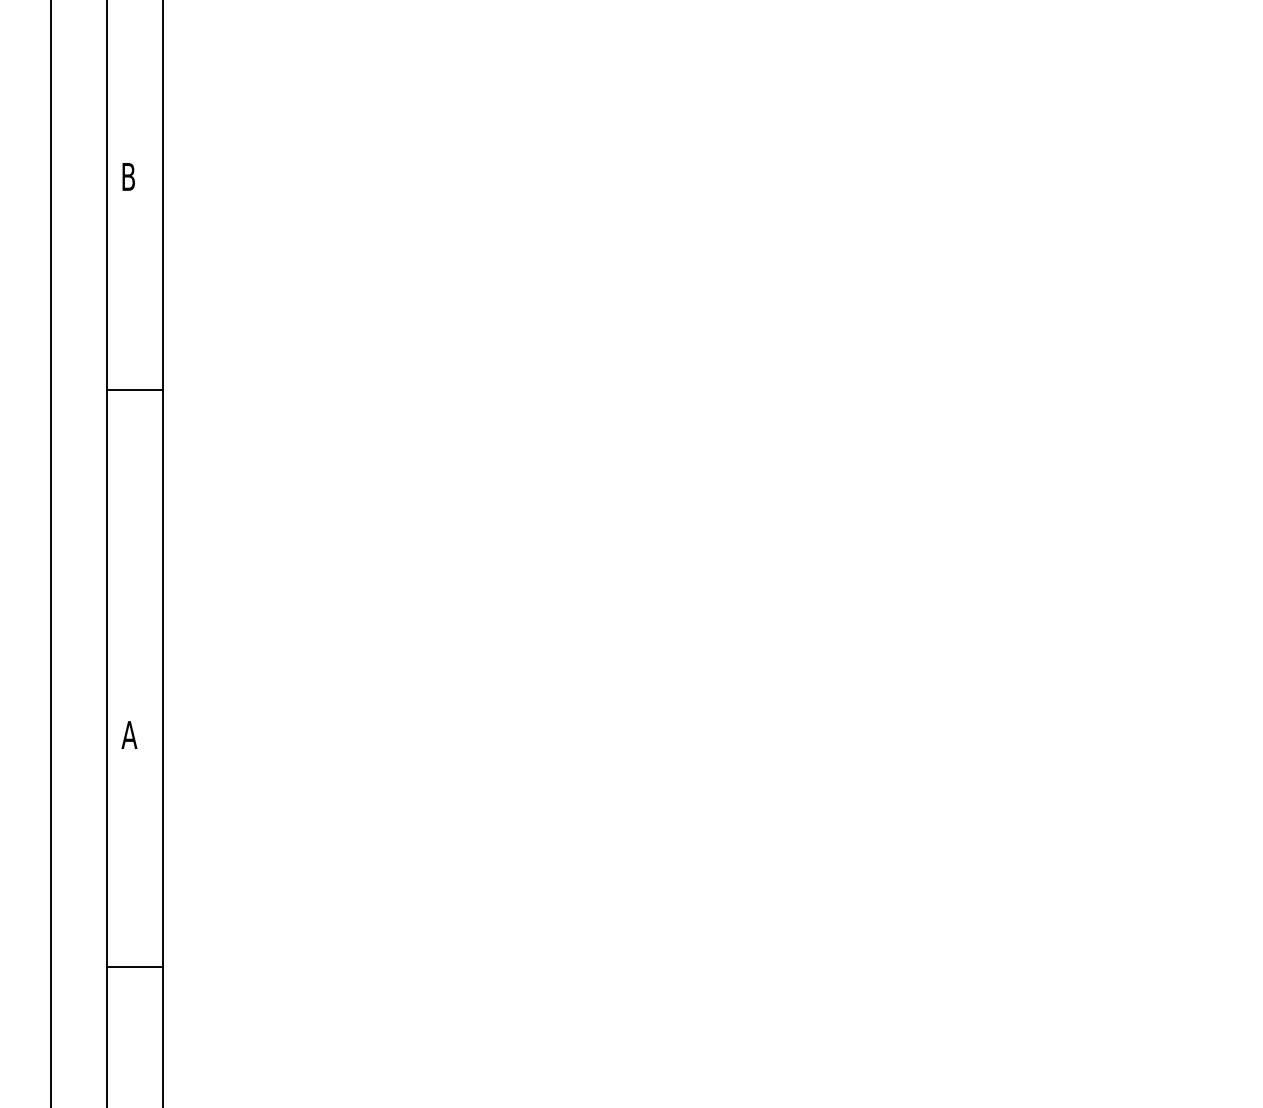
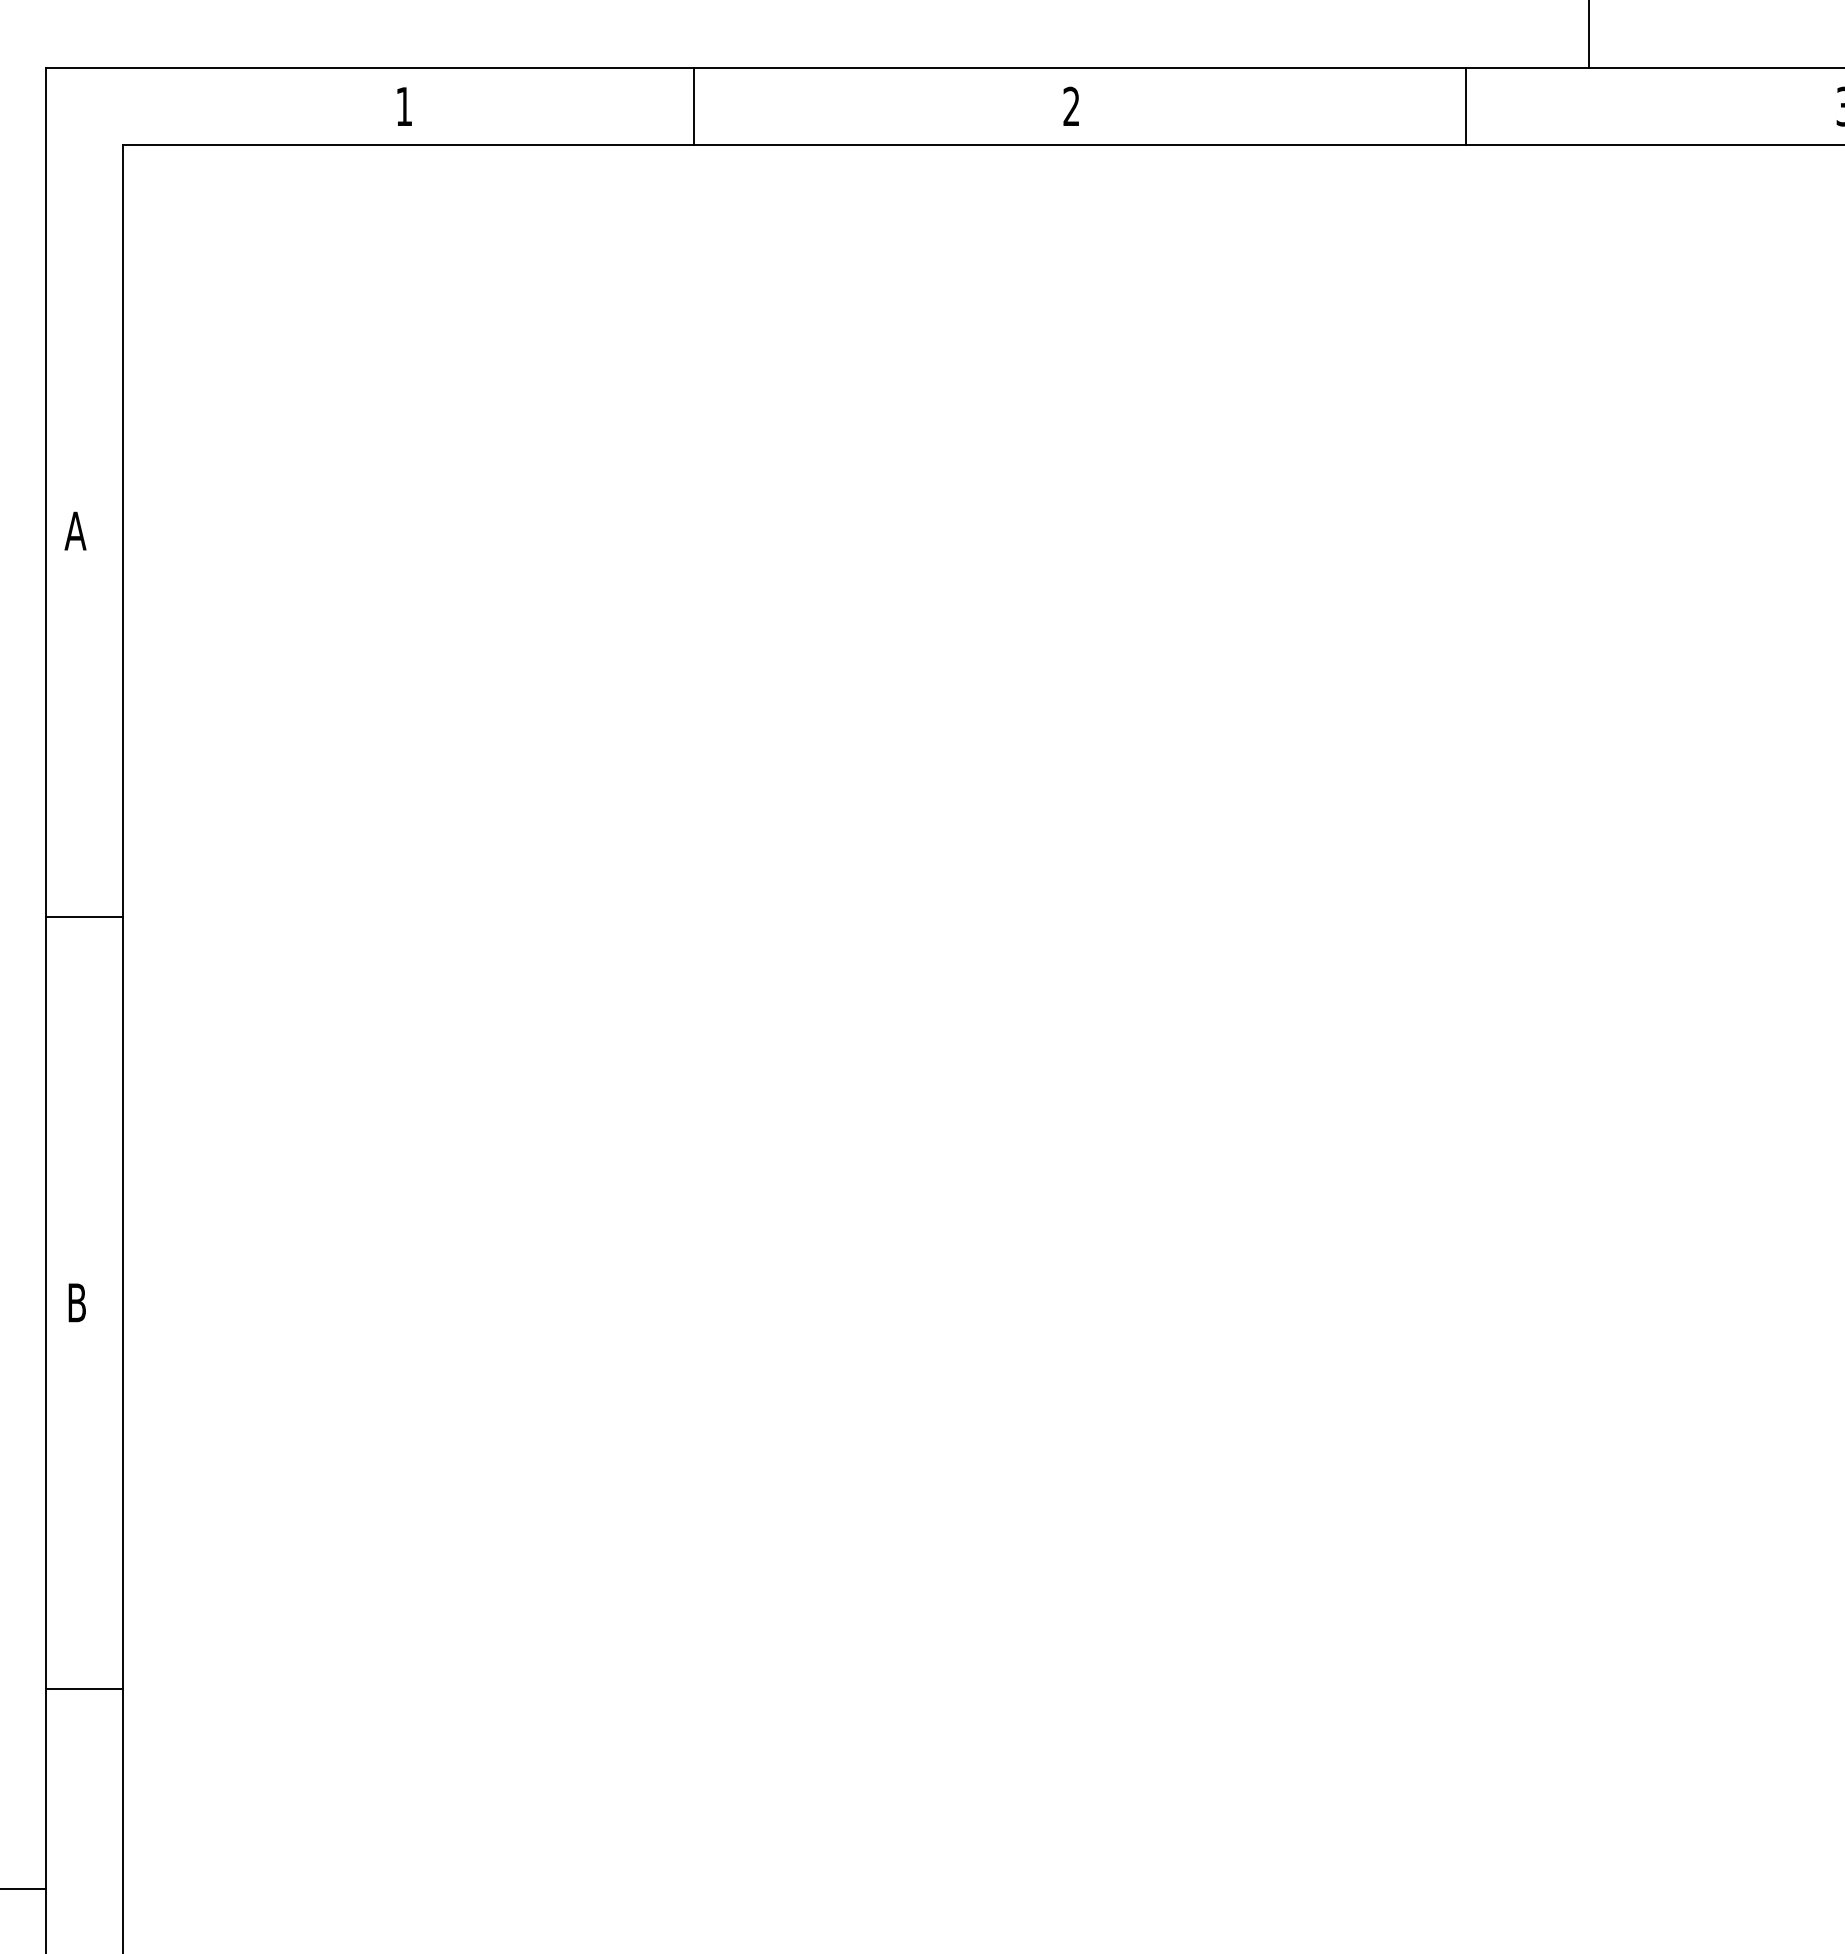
text: (128, 176) -> (75, 530), B -> A
line: (134, 390) -> (83, 917), moved
text: (129, 734) -> (76, 1302), A -> B
line: (134, 967) -> (83, 1688), moved

